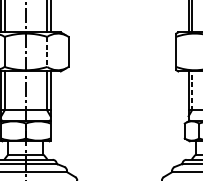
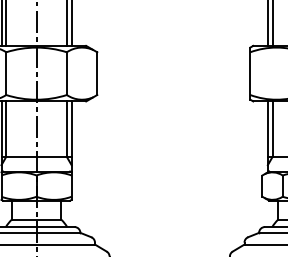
line: (46, 52) -> (66, 74), dashed -> solid
line: (191, 91) -> (272, 129), dashed -> solid

